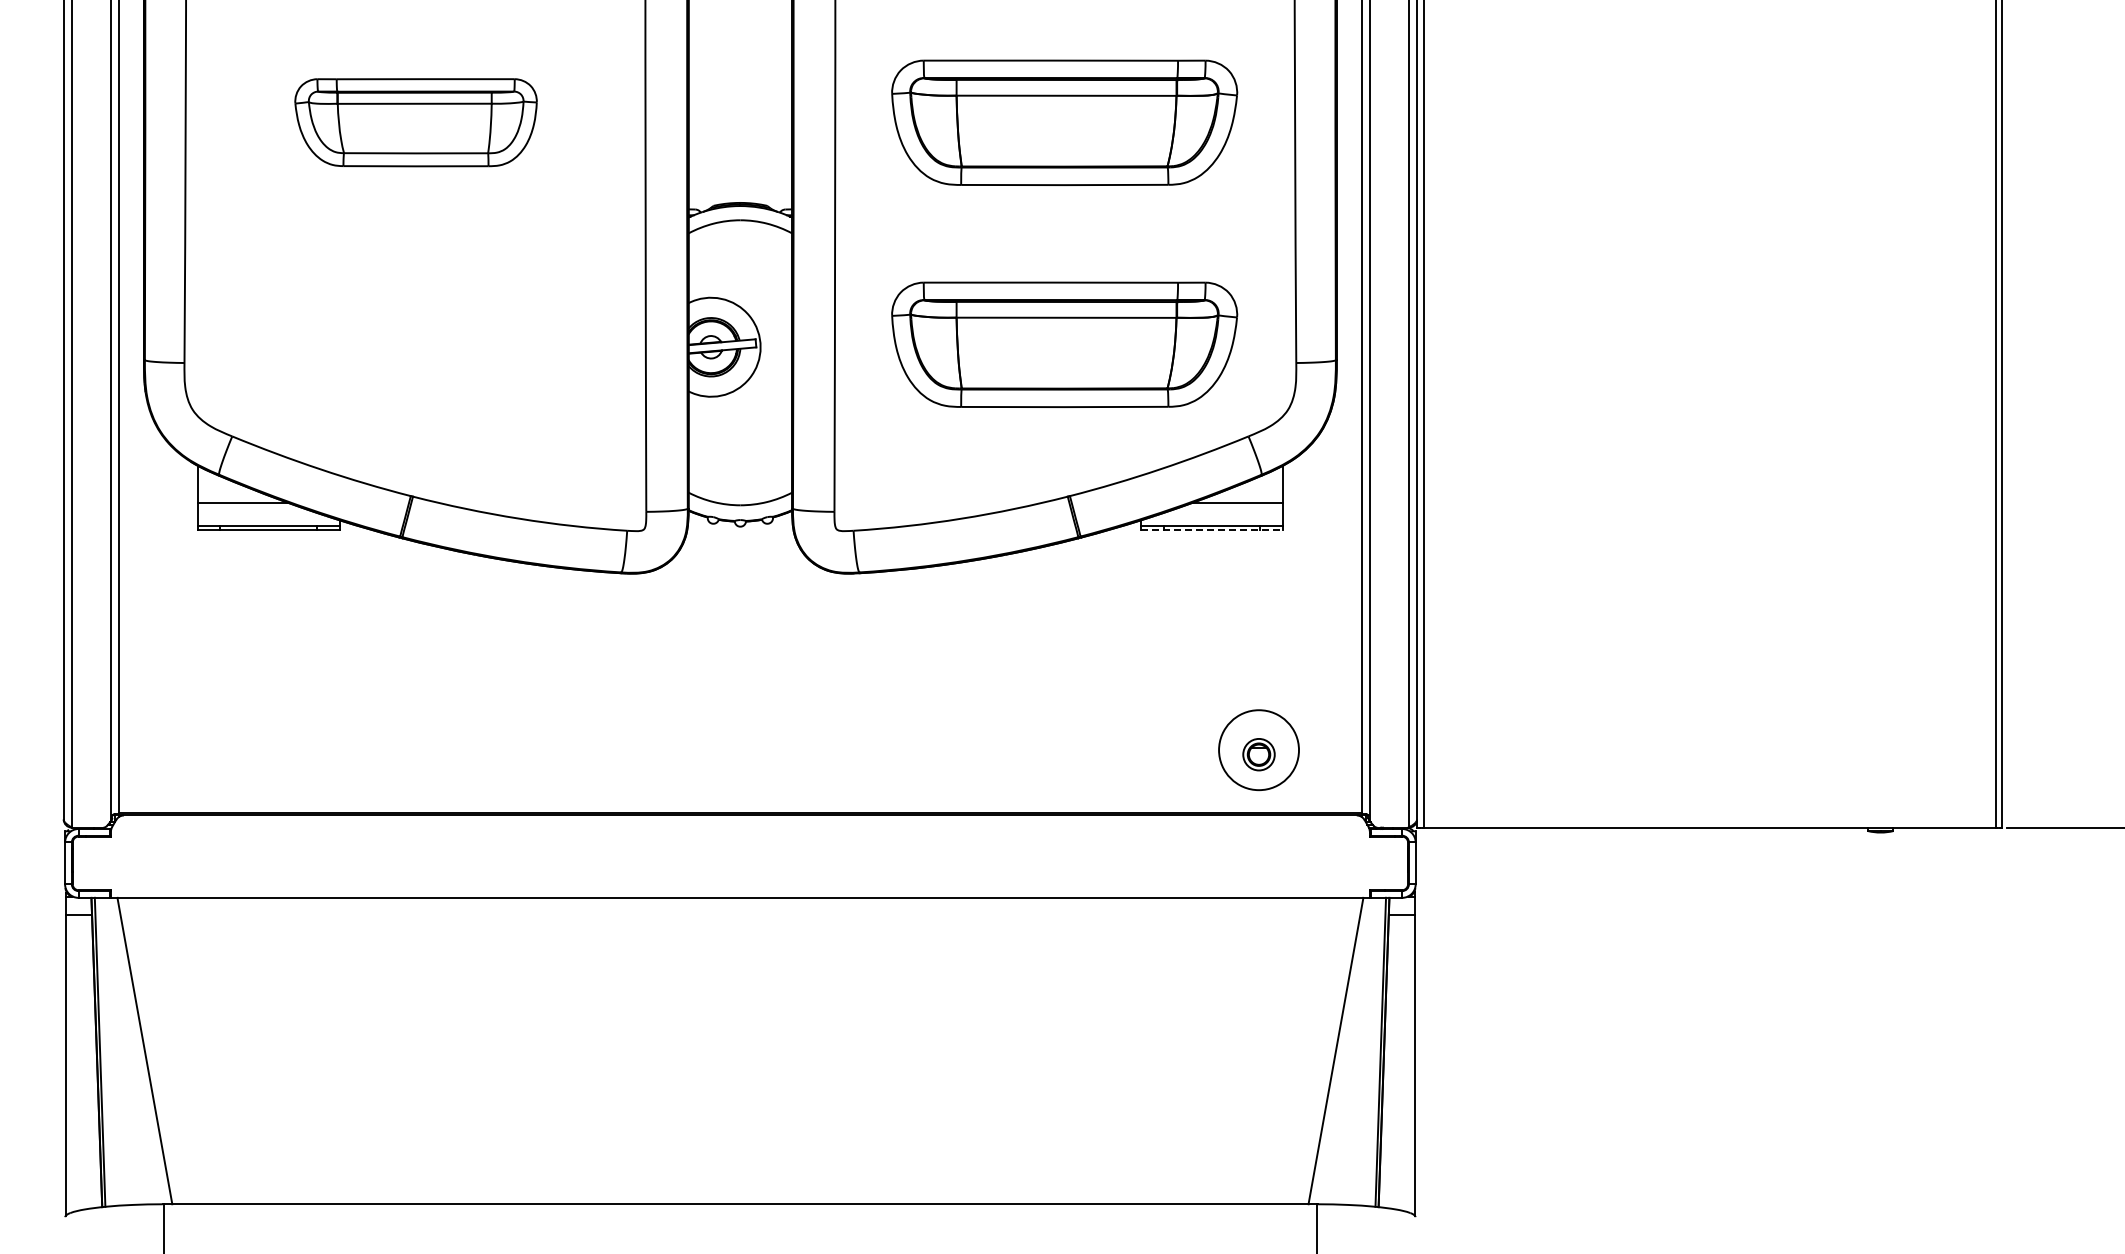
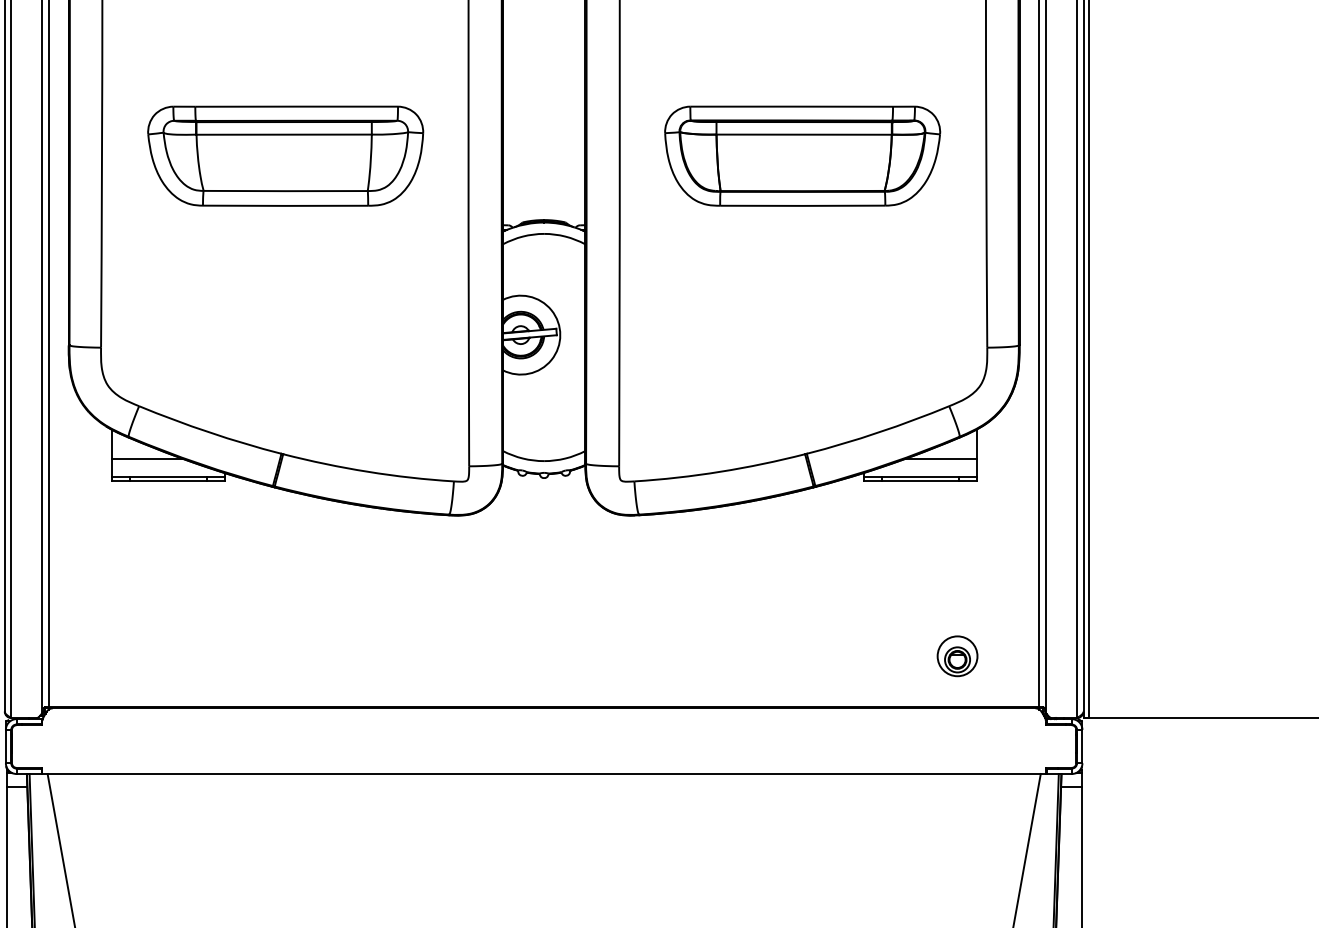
part: (415, 122) -> (285, 155), size x1.43
part: (1064, 344) -> (802, 332), removed
line: (1211, 530) -> (919, 481), dashed -> solid
circle: (1259, 750) -> (957, 656), size x0.62

